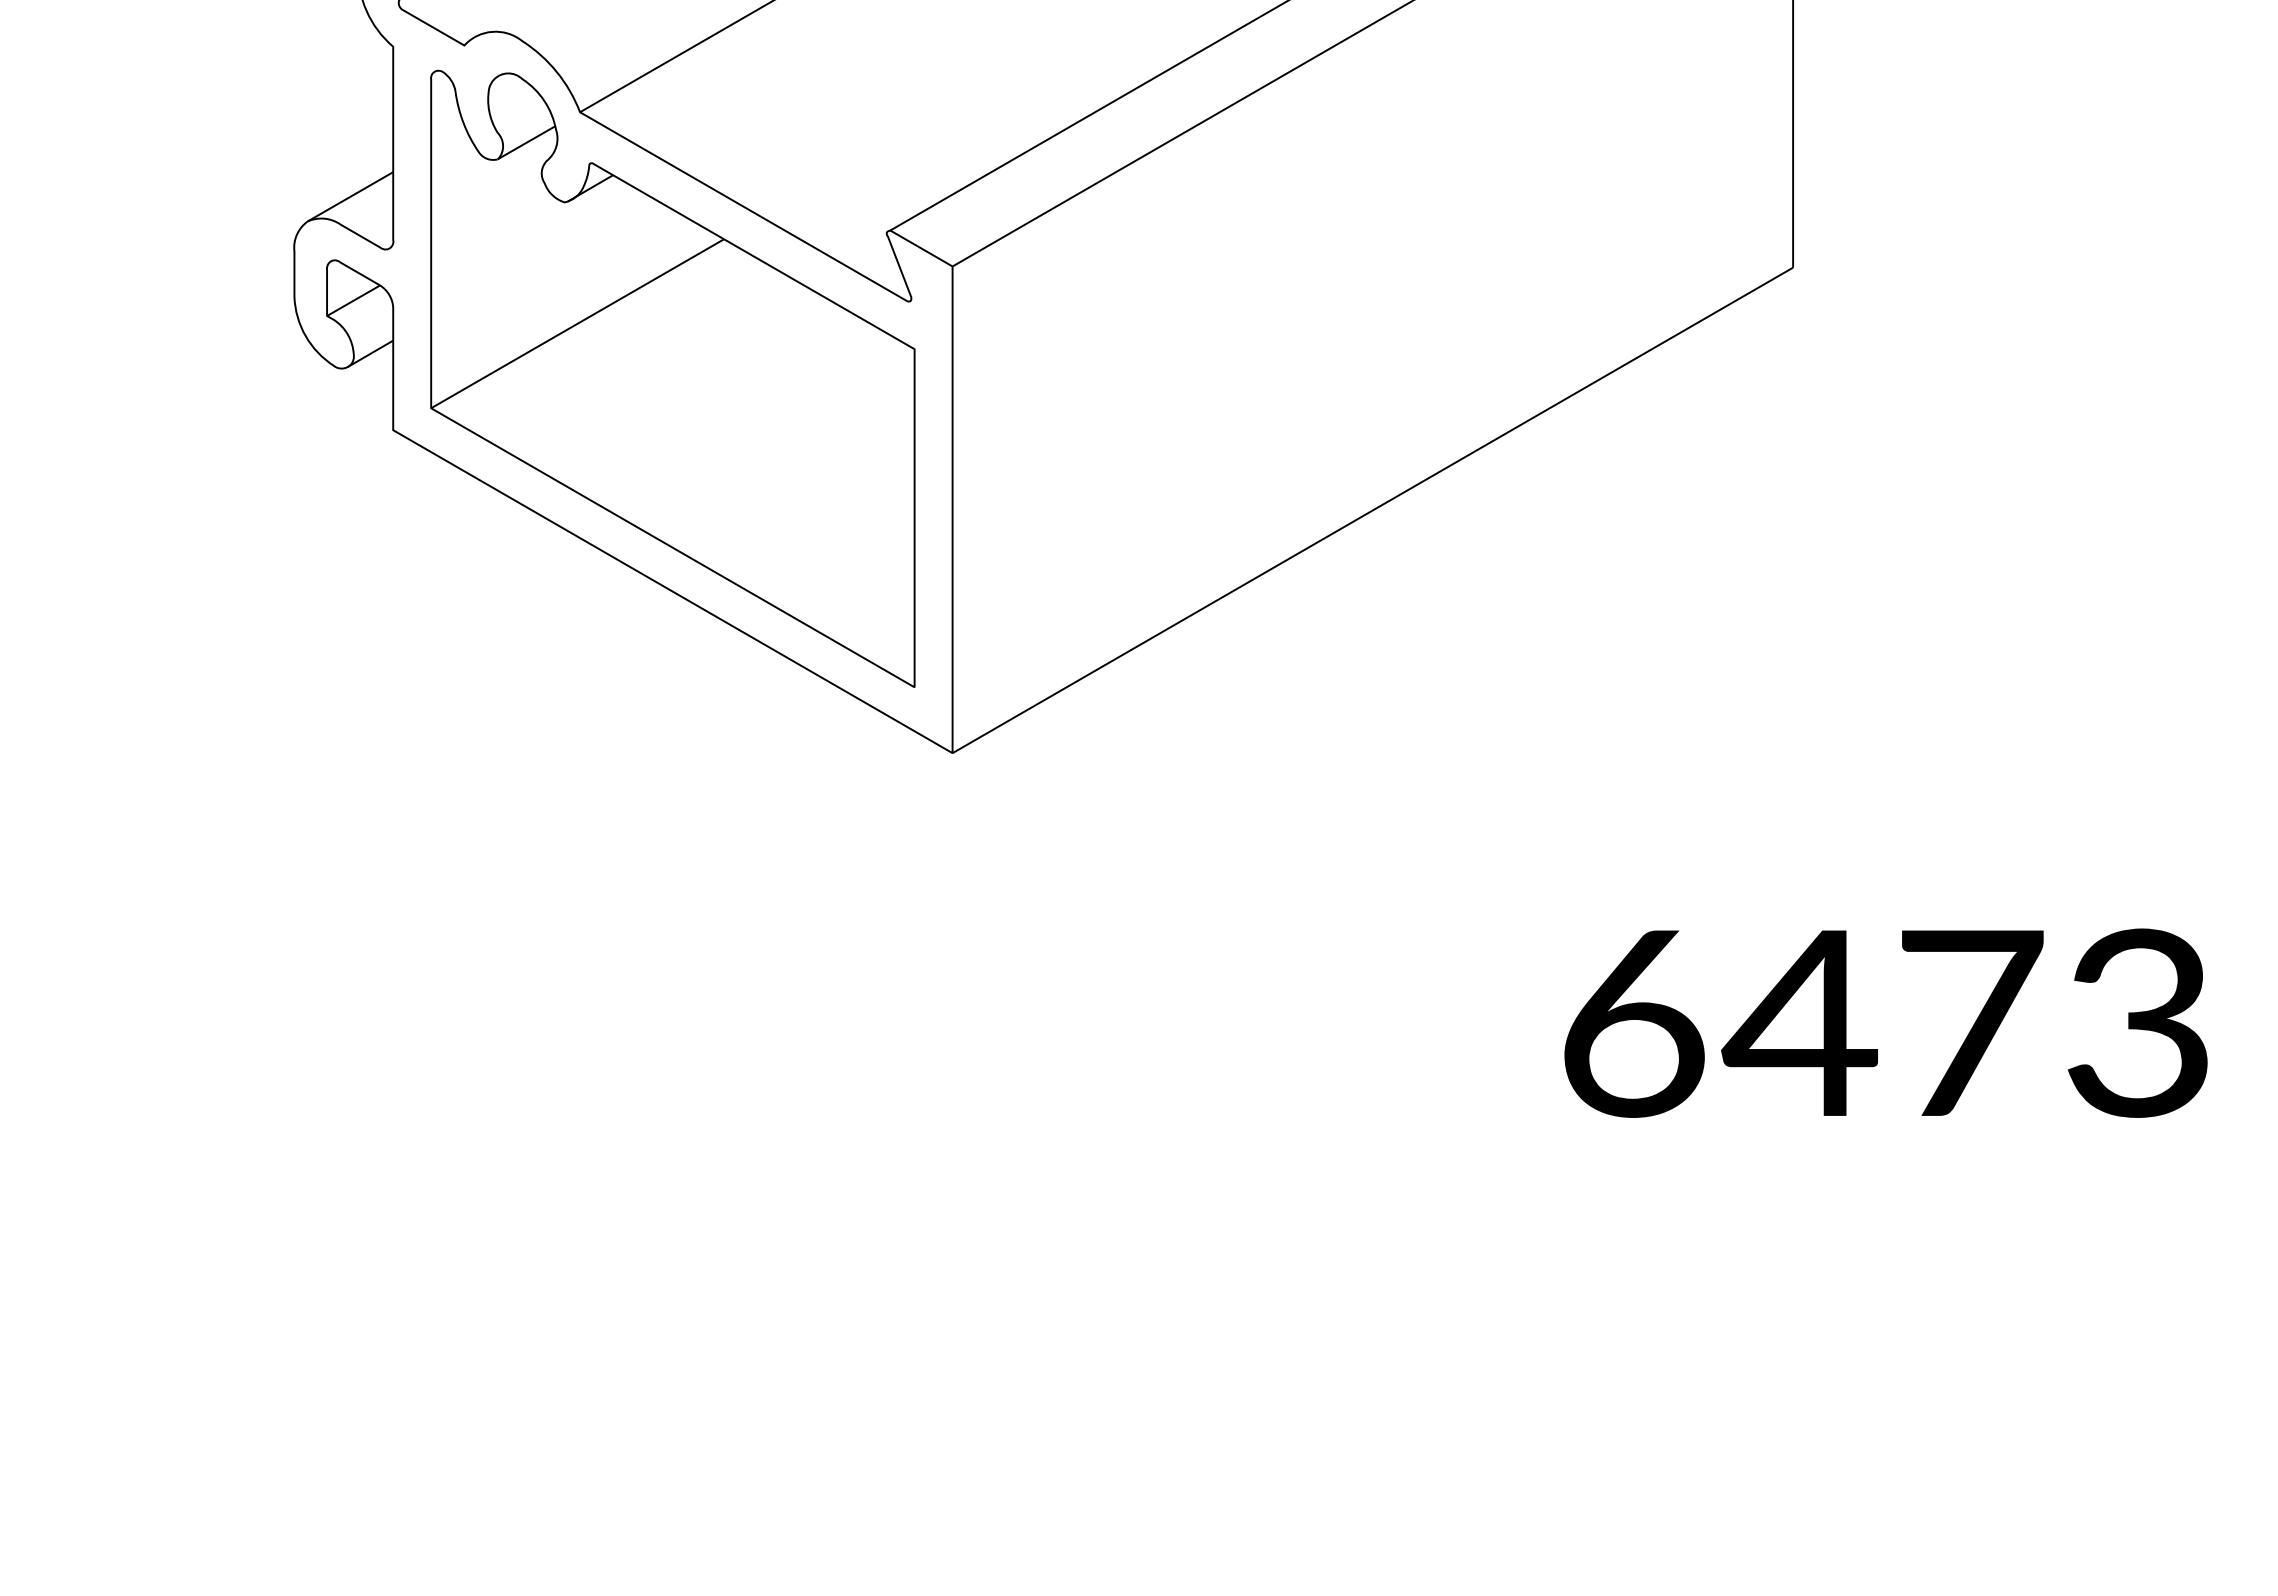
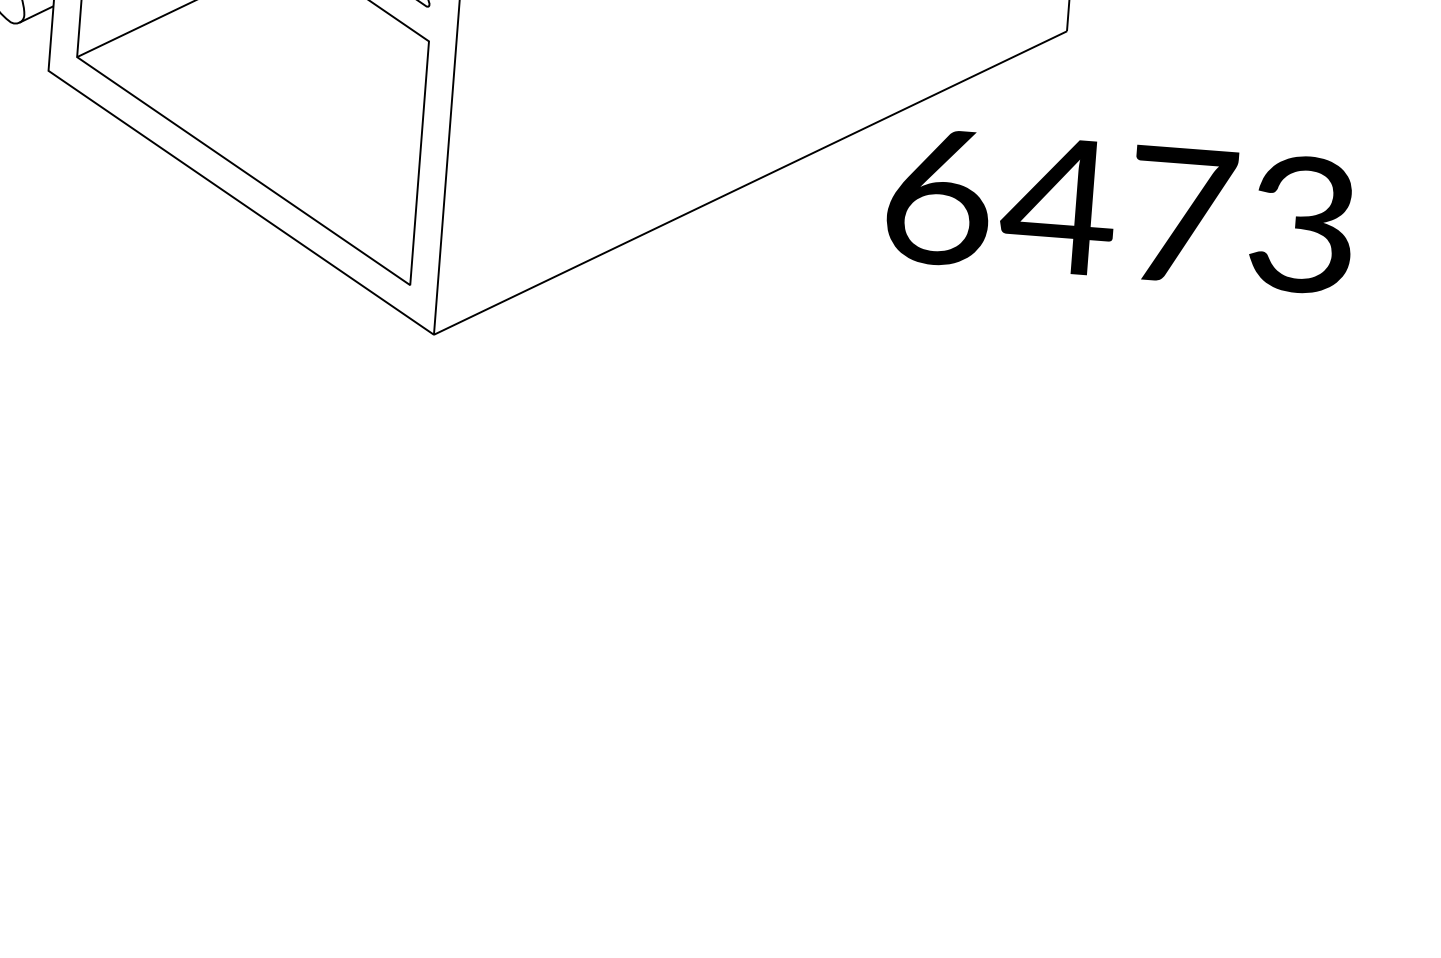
text: (1885, 1022) -> (1120, 210), moved

